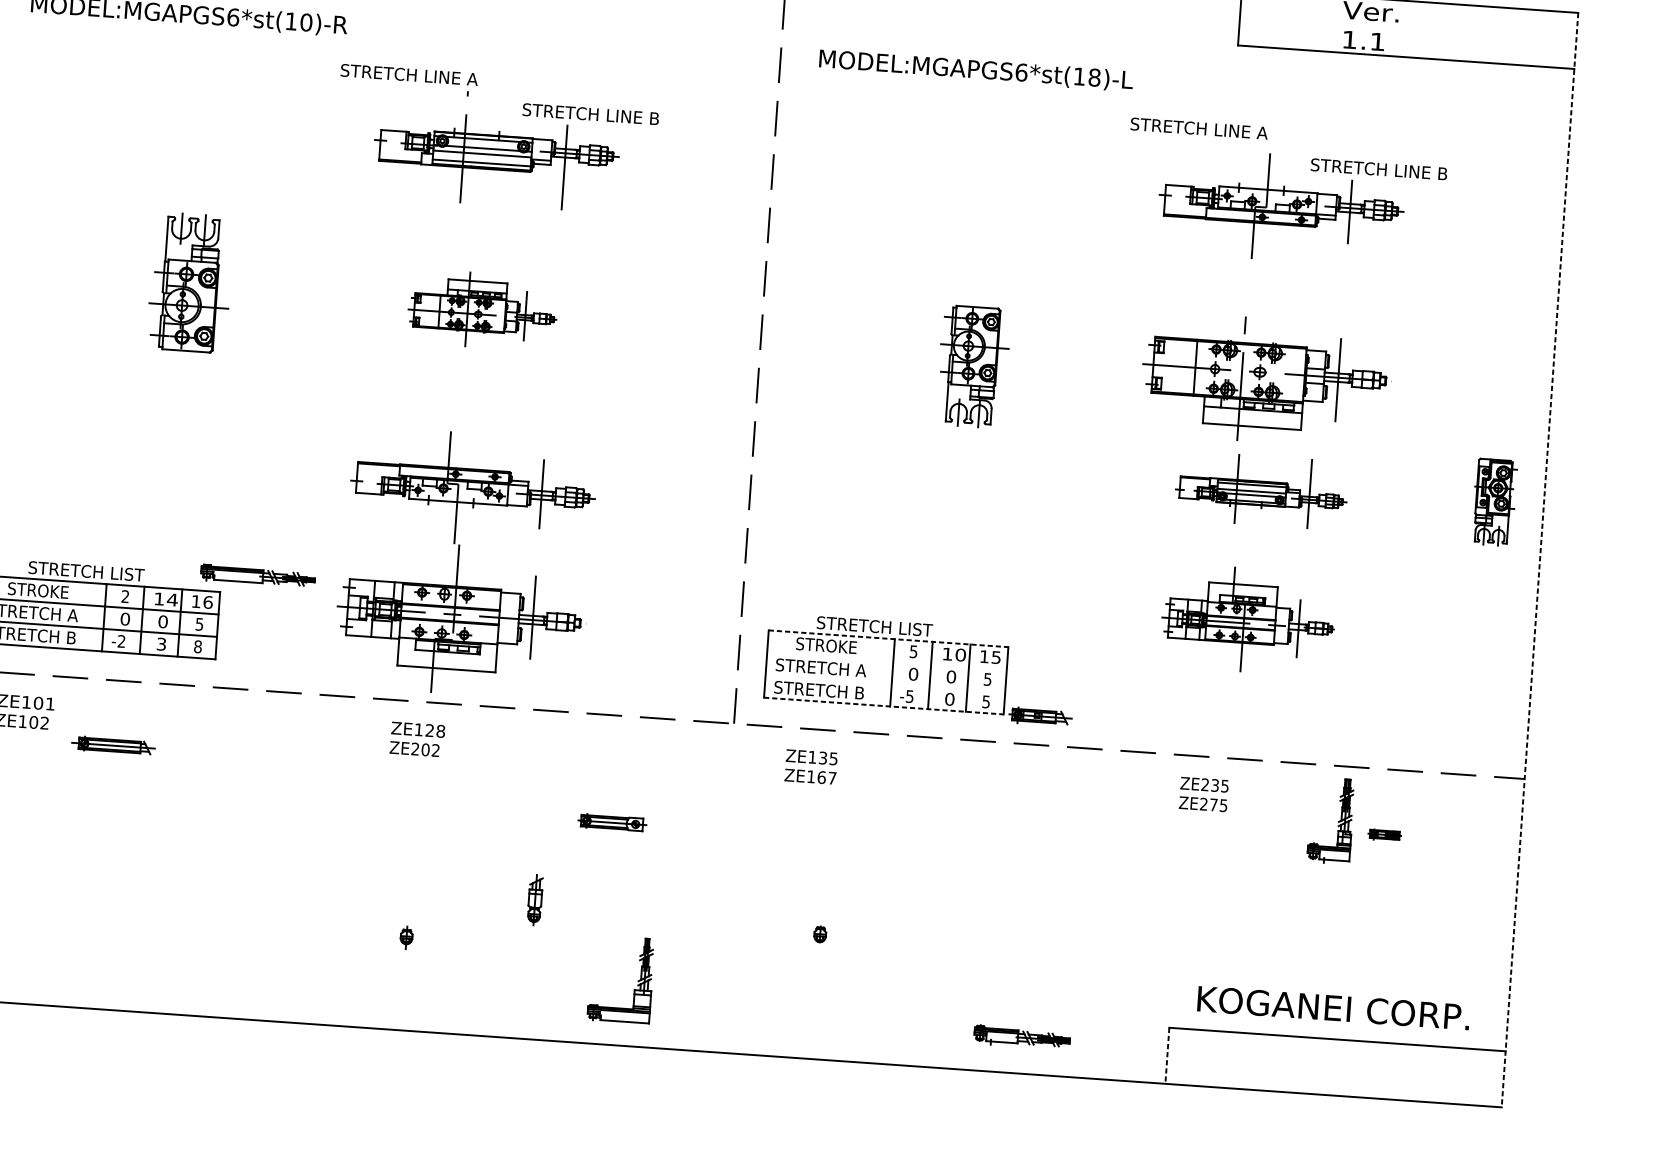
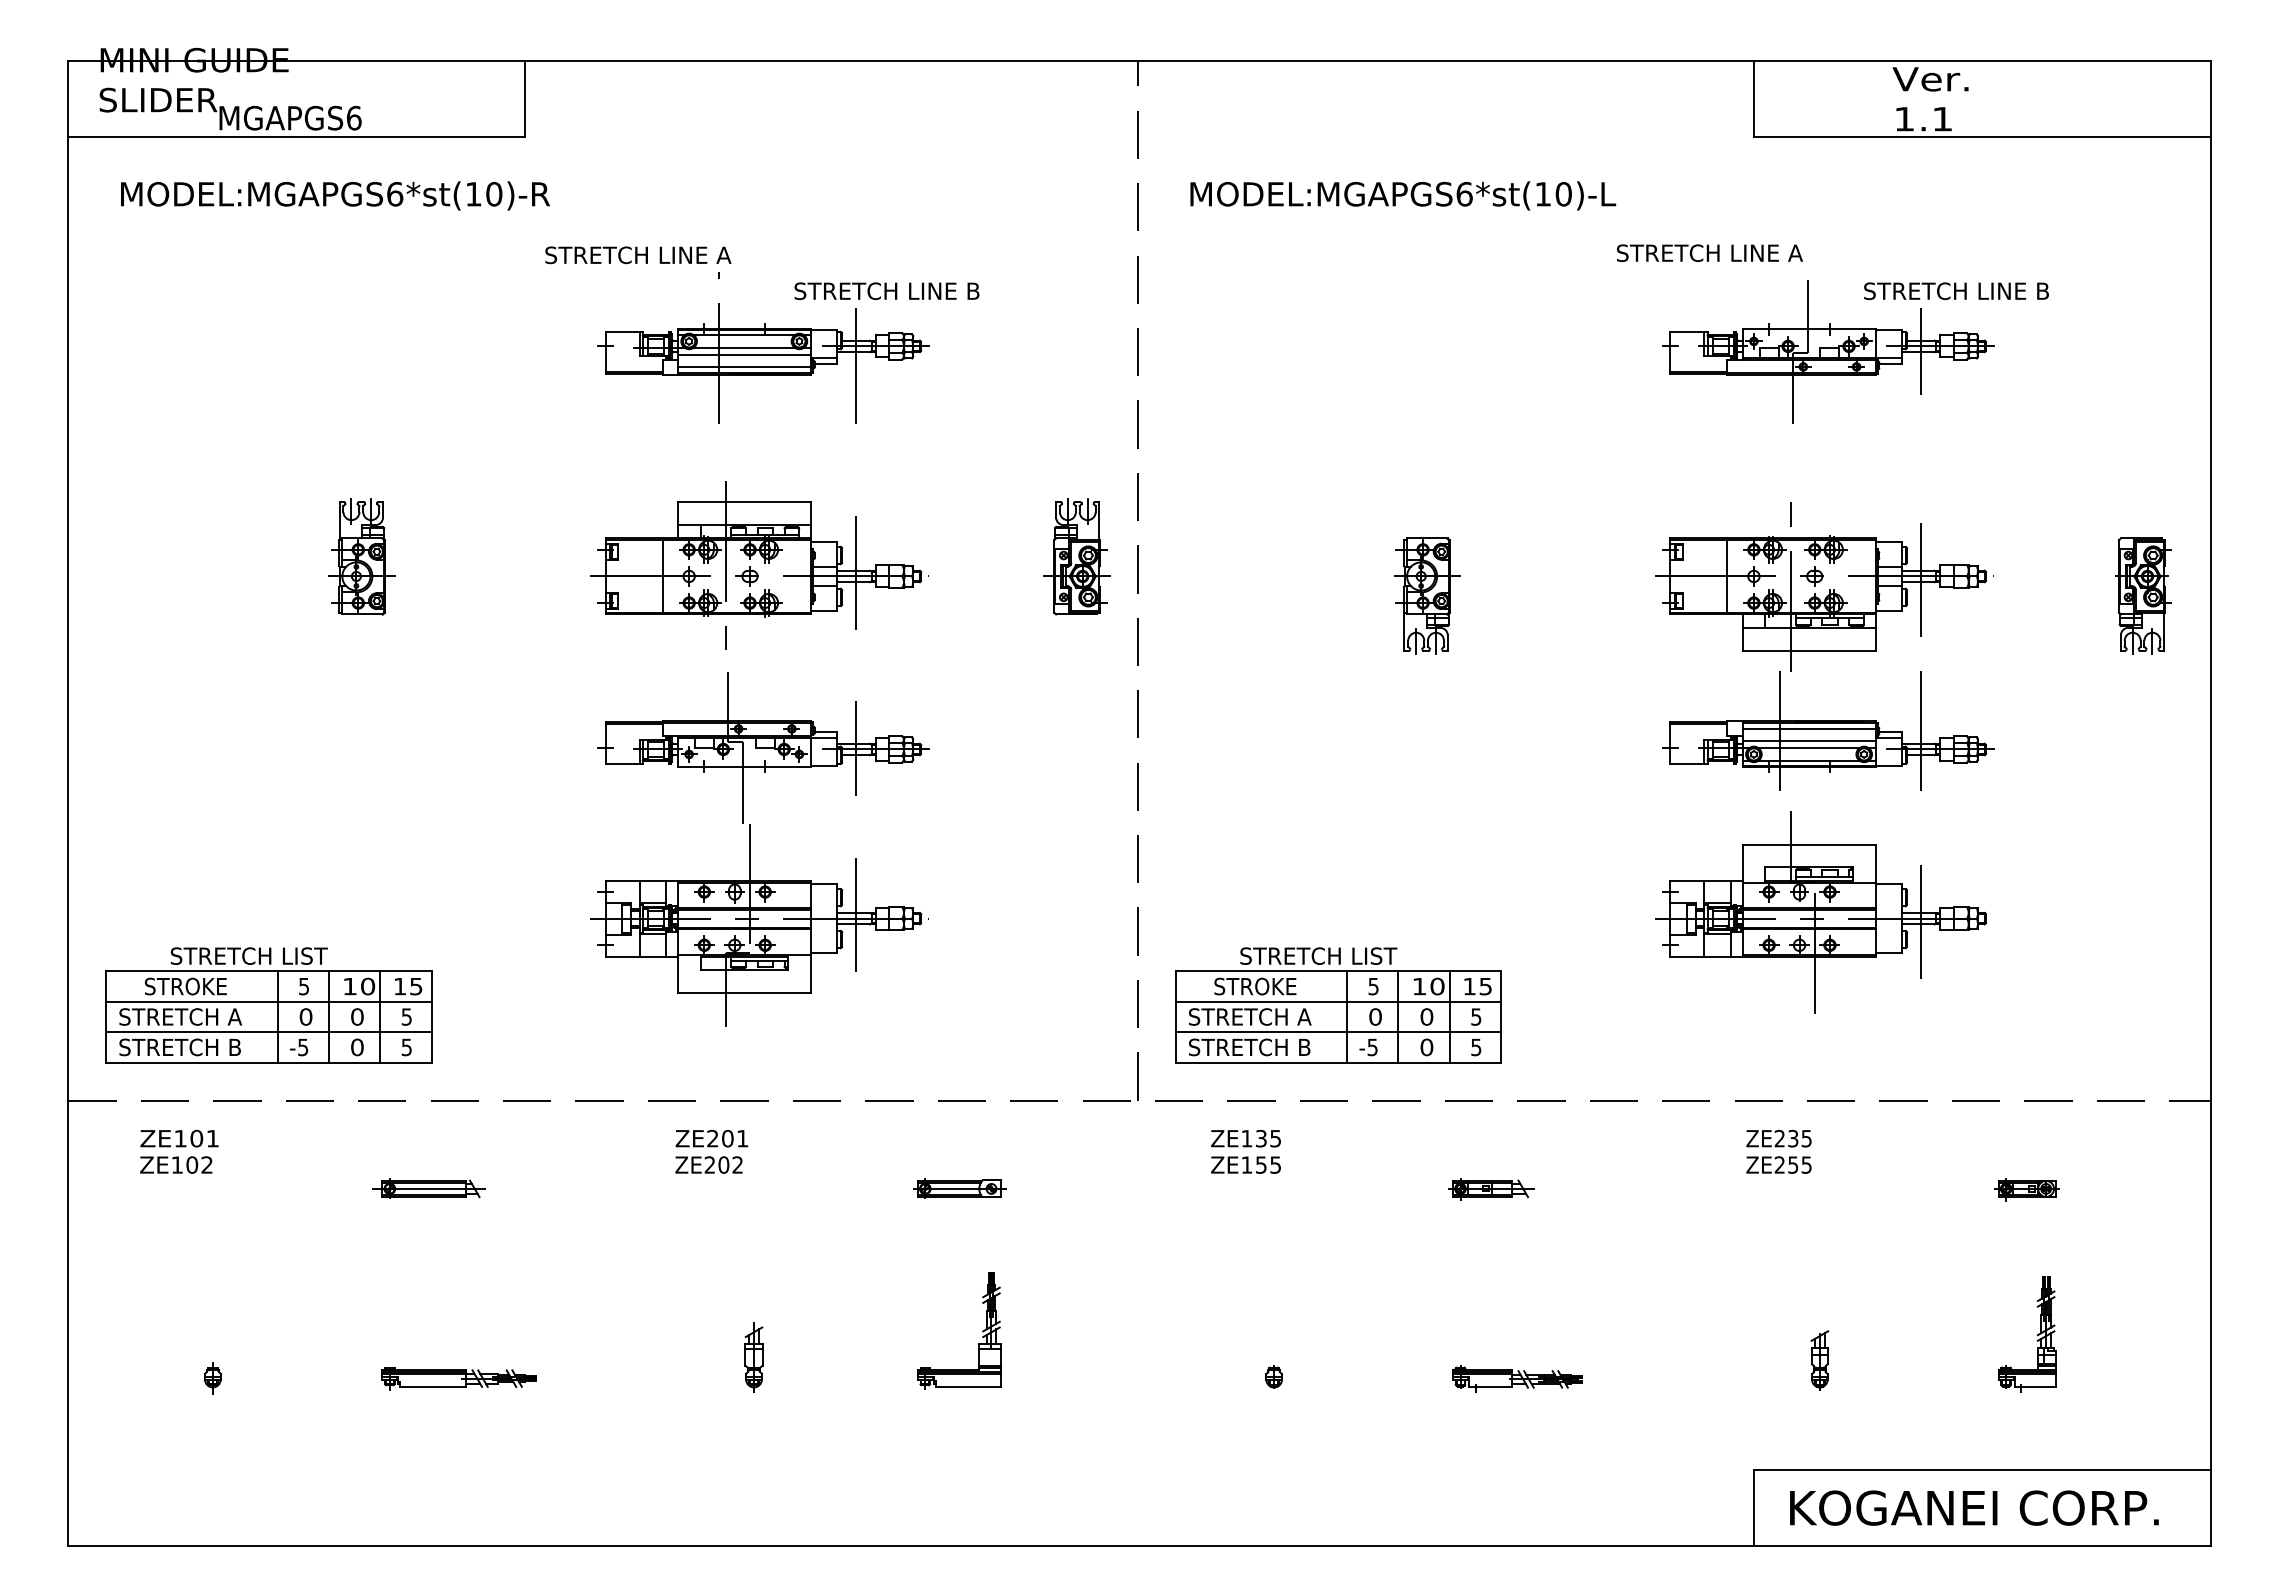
text: (1094, 77) -> (1563, 194), MODEL:MGAPGS6*st(18)-L -> MODEL:MGAPGS6*st(10)-L
part: (189, 282) -> (361, 556), size x0.62
part: (482, 309) -> (759, 565), size x1.67
part: (716, 319) -> (1076, 556), added
part: (973, 366) -> (1427, 595), size x0.71
part: (1262, 486) -> (1828, 730), size x1.43
part: (1494, 502) -> (2143, 595), moved
line: (1539, 560) -> (2210, 804), dashed -> solid
part: (458, 563) -> (750, 849), moved
part: (257, 576) -> (458, 1378), moved
text: (125, 596) -> (303, 986), 2 -> 5
text: (172, 599) -> (367, 986), 14 -> 10
text: (208, 602) -> (416, 986), 16 -> 15
part: (1246, 620) -> (1820, 912), size x1.43
line: (888, 638) -> (1338, 971), dashed -> solid
text: (121, 641) -> (303, 1047), -2 -> -5
text: (161, 644) -> (357, 1047), 3 -> 0
text: (197, 646) -> (406, 1047), 8 -> 5
line: (887, 660) -> (1338, 1001), added
line: (885, 683) -> (1338, 1032), added
line: (883, 705) -> (1338, 1062), dashed -> solid
part: (1040, 716) -> (1491, 1189), moved
text: (429, 730) -> (727, 1138), ZE128 -> ZE201
part: (113, 745) -> (428, 1188), moved
text: (826, 777) -> (1267, 1164), ZE167 -> ZE155
text: (1213, 804) -> (1793, 1164), ZE275 -> ZE255
part: (1338, 821) -> (2037, 1334), moved
part: (612, 822) -> (959, 1188), moved
part: (1384, 835) -> (2026, 1189), size x1.43
part: (534, 900) -> (753, 1357), moved
part: (406, 937) -> (212, 1378), moved
part: (1223, 950) -> (1819, 1360), added
part: (638, 980) -> (982, 1330), moved
text: (1333, 1007) -> (1974, 1507), moved
part: (1022, 1037) -> (1517, 1378), moved
line: (1167, 1056) -> (1754, 1508), dashed -> solid

